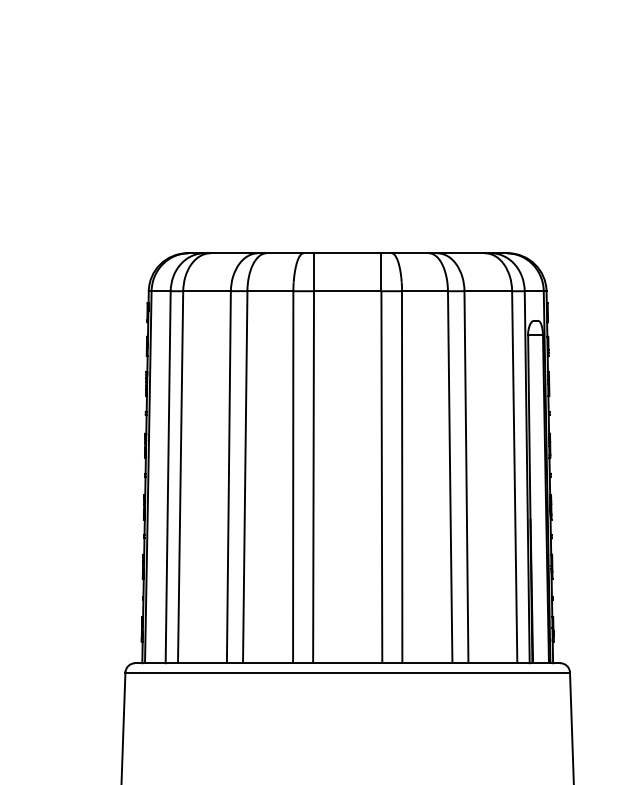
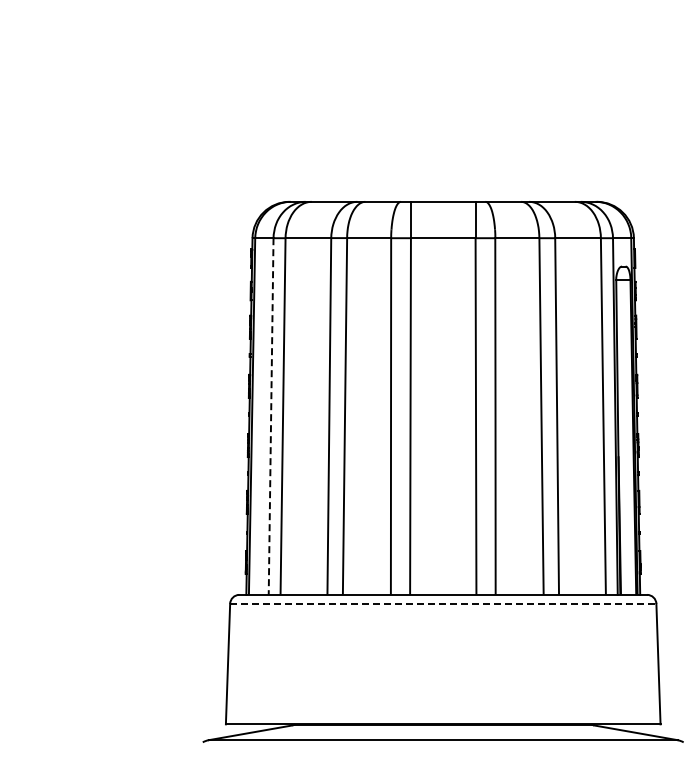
line: (168, 478) -> (271, 417), solid -> dashed
line: (347, 672) -> (443, 603), solid -> dashed

